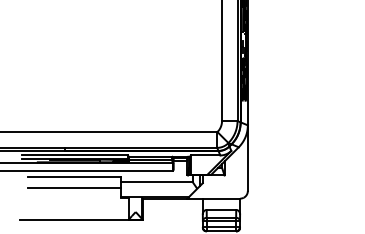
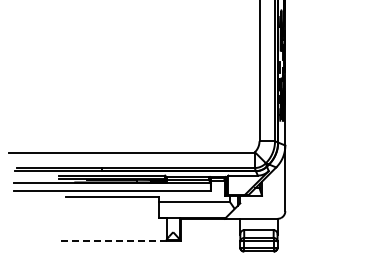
line: (74, 188) -> (111, 208), removed
line: (74, 220) -> (111, 240), solid -> dashed

